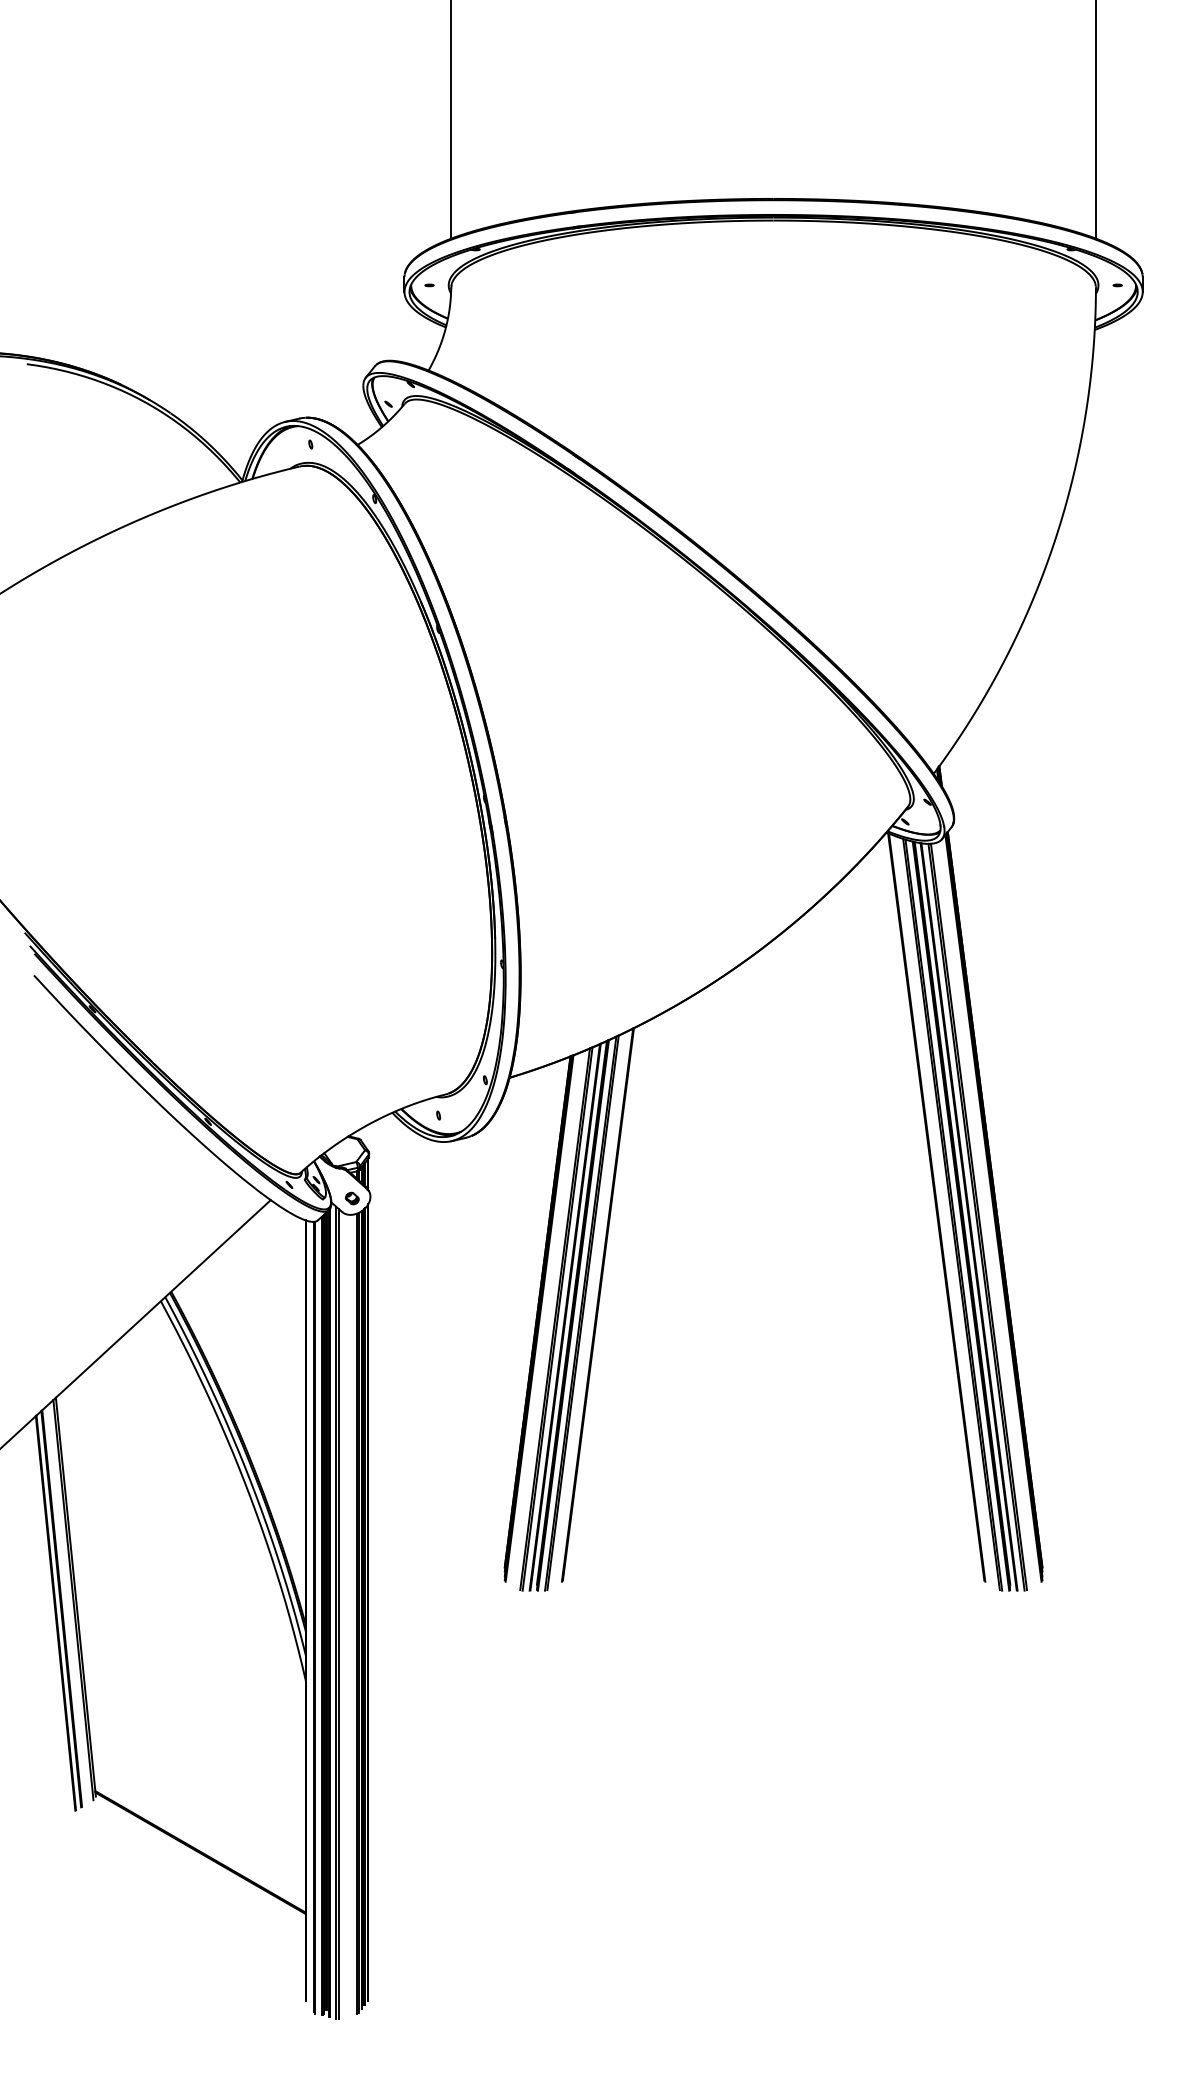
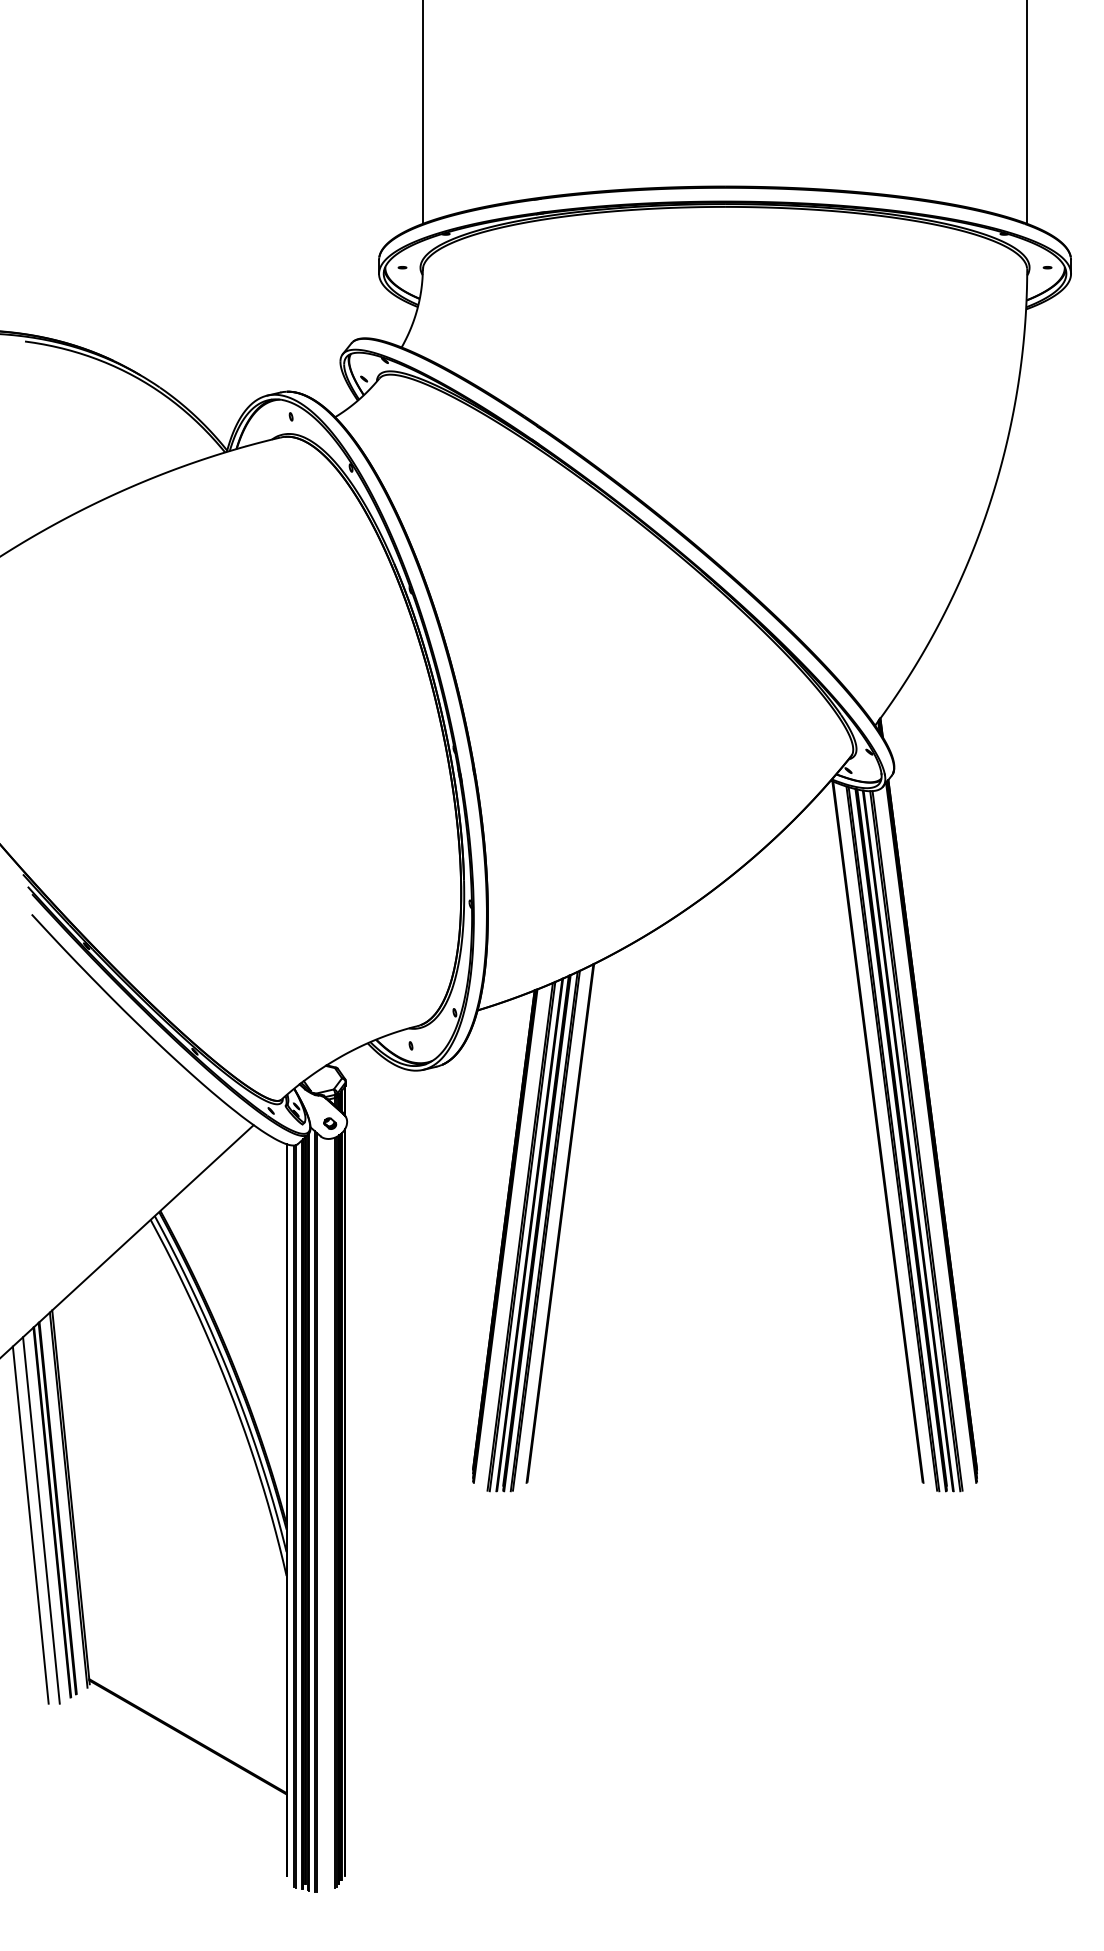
line: (43, 1621) -> (40, 1520), added
line: (32, 1626) -> (30, 1524), added

